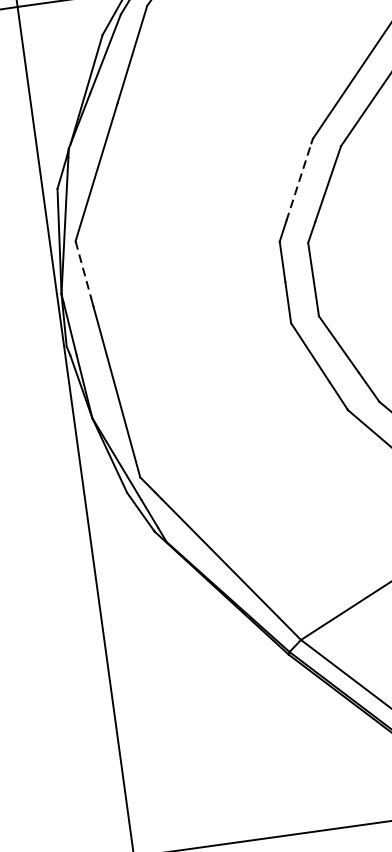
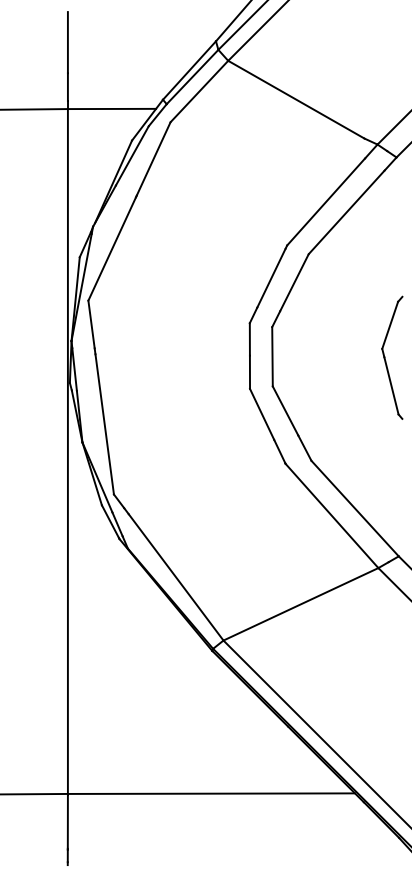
line: (299, 182) -> (271, 278), dashed -> solid
line: (83, 271) -> (91, 325), dashed -> solid

